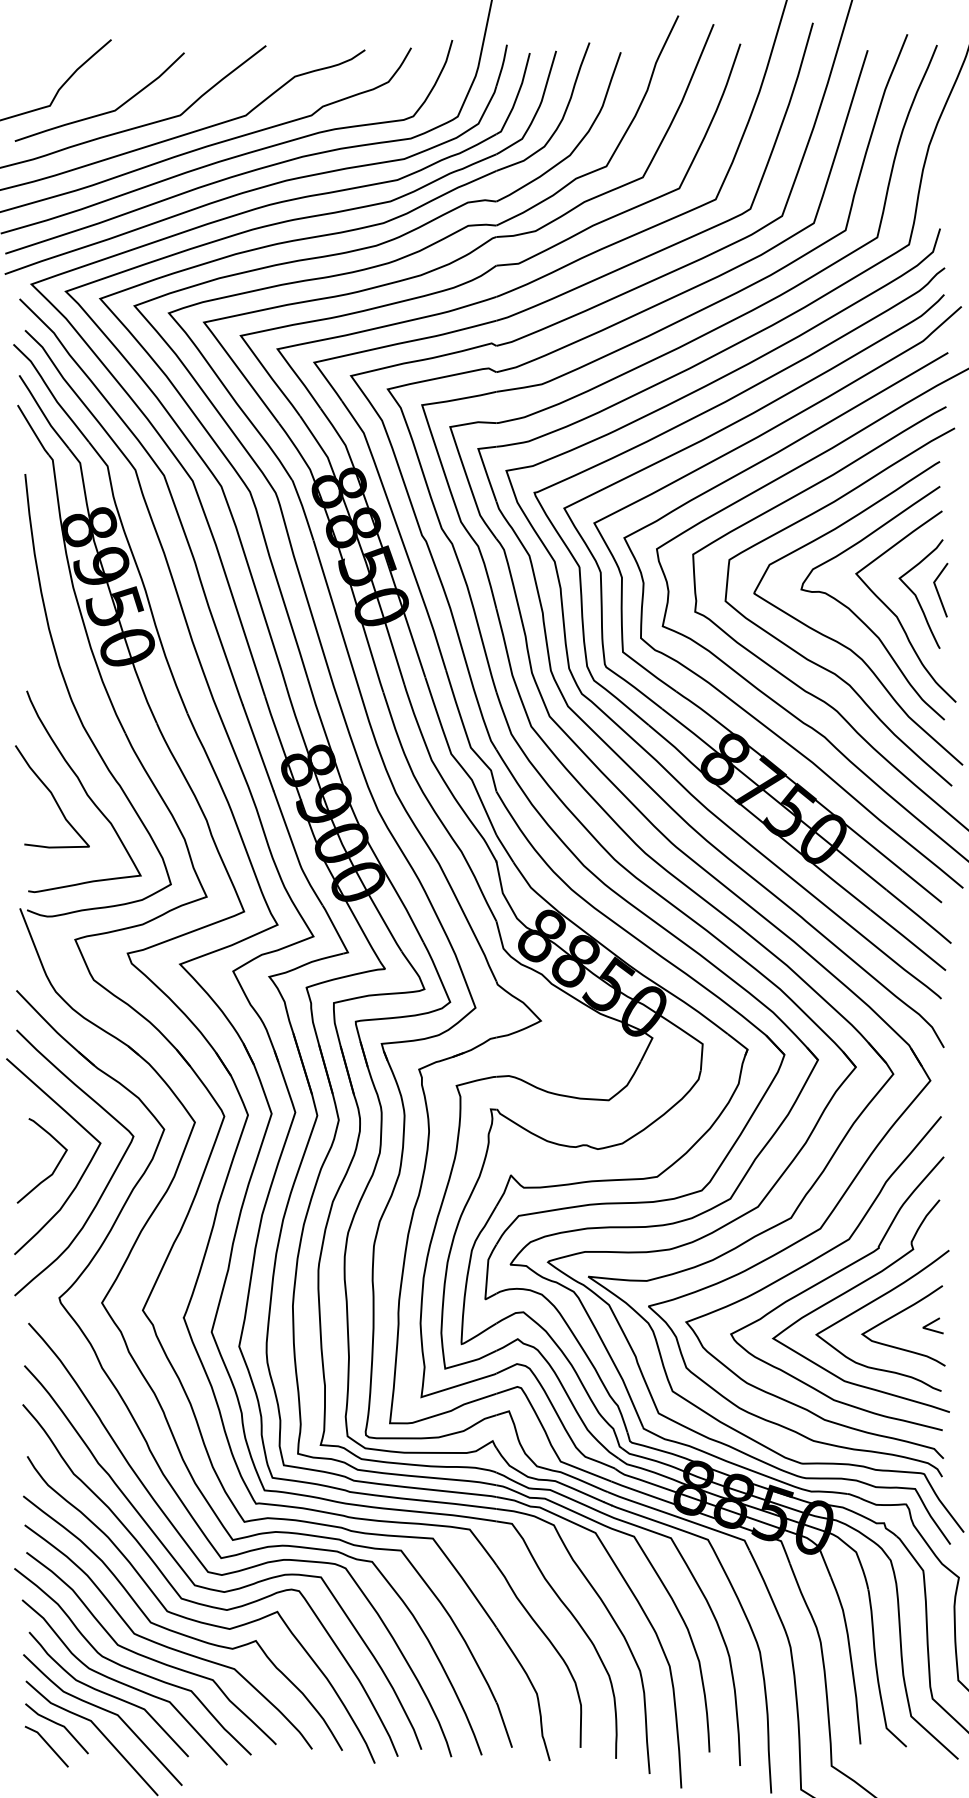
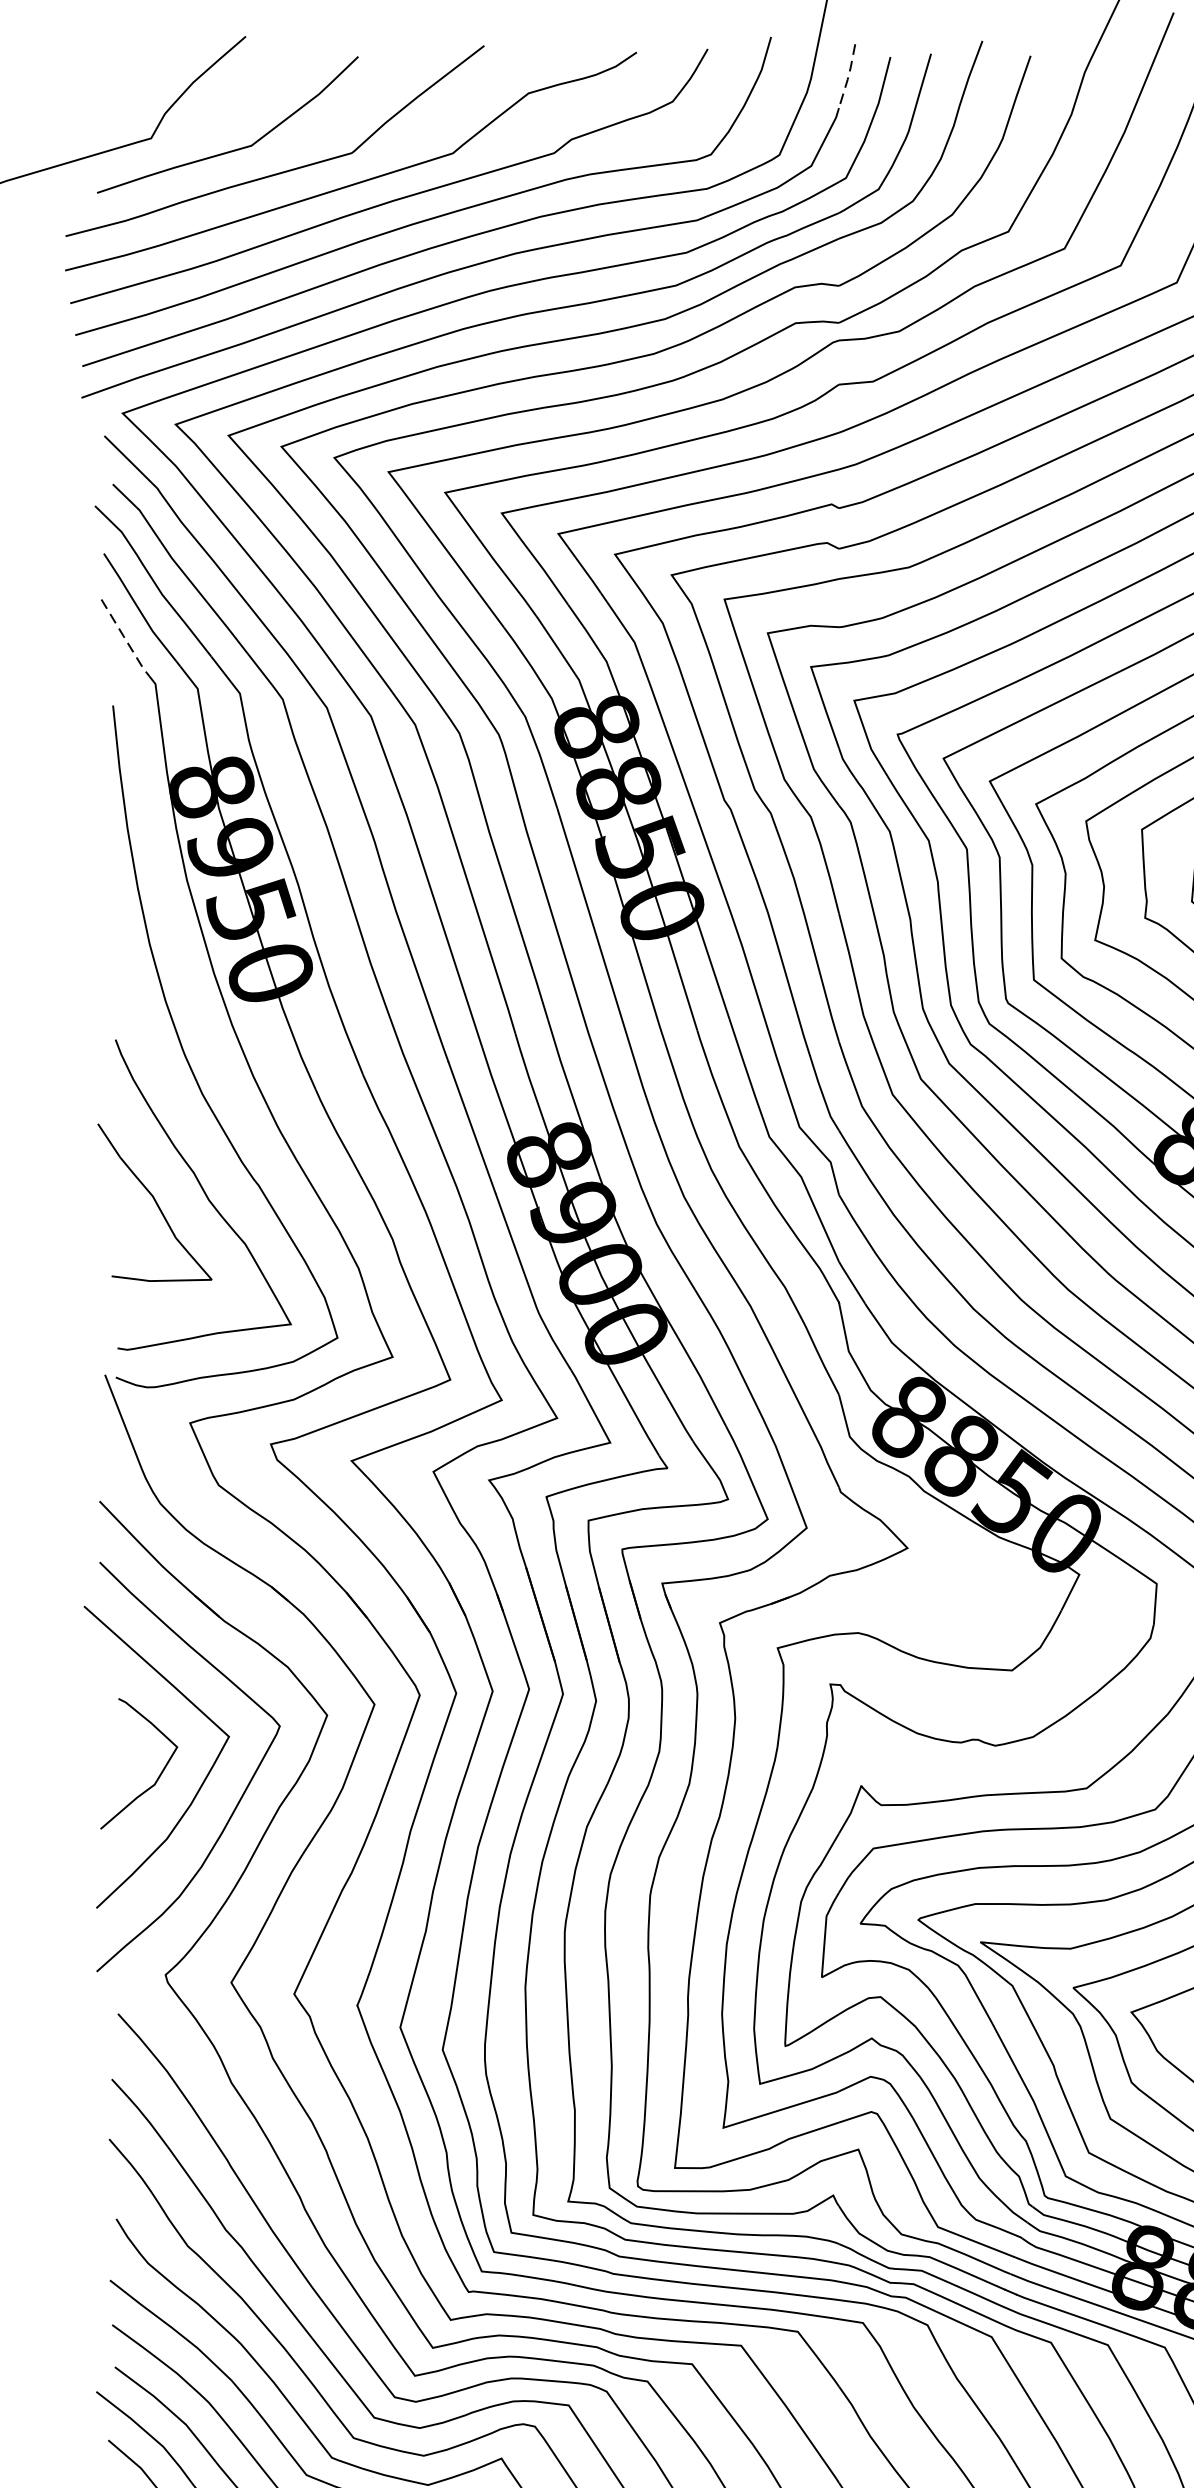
line: (502, 65) -> (848, 76), solid -> dashed
line: (33, 430) -> (125, 638), solid -> dashed

